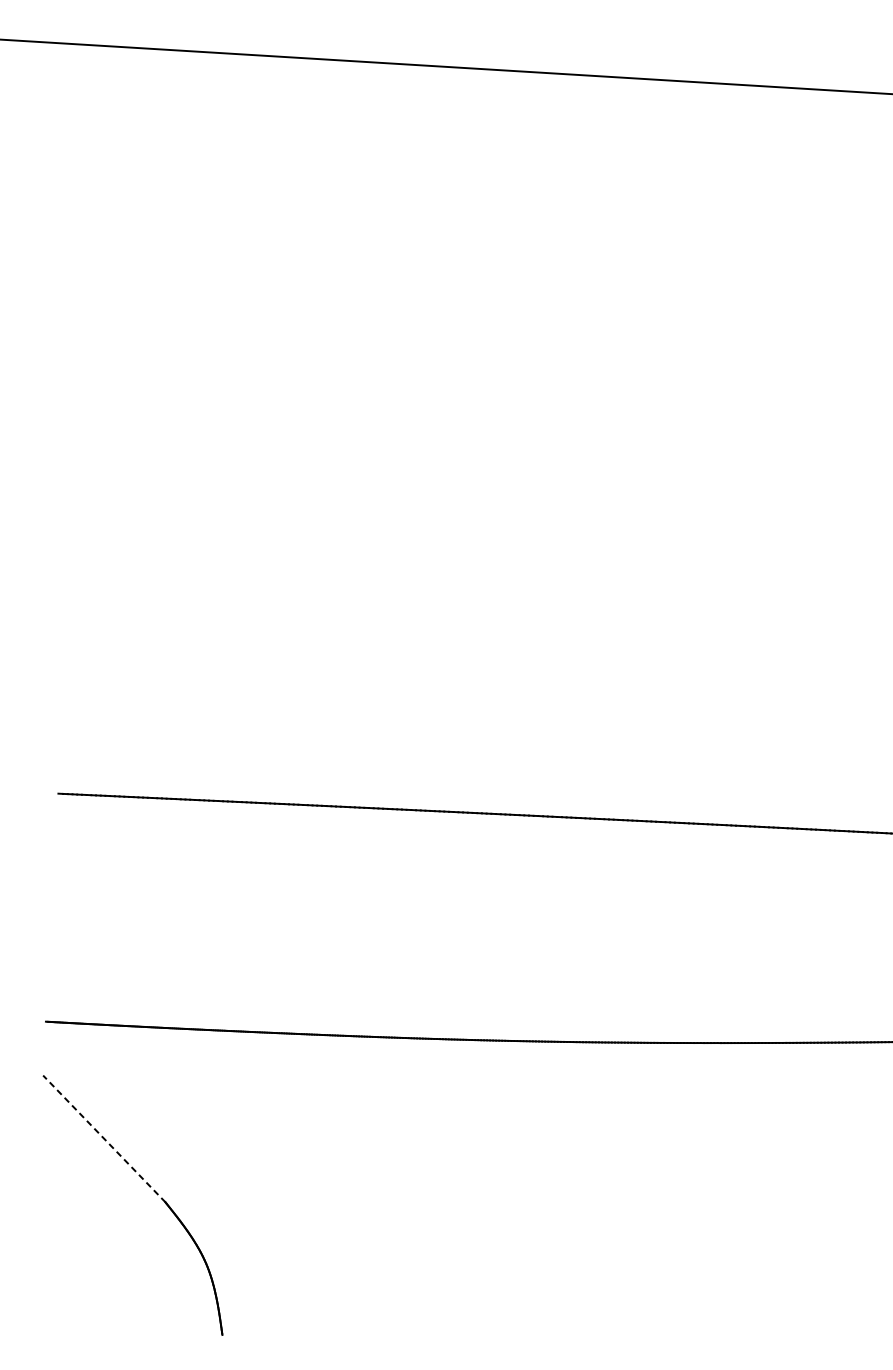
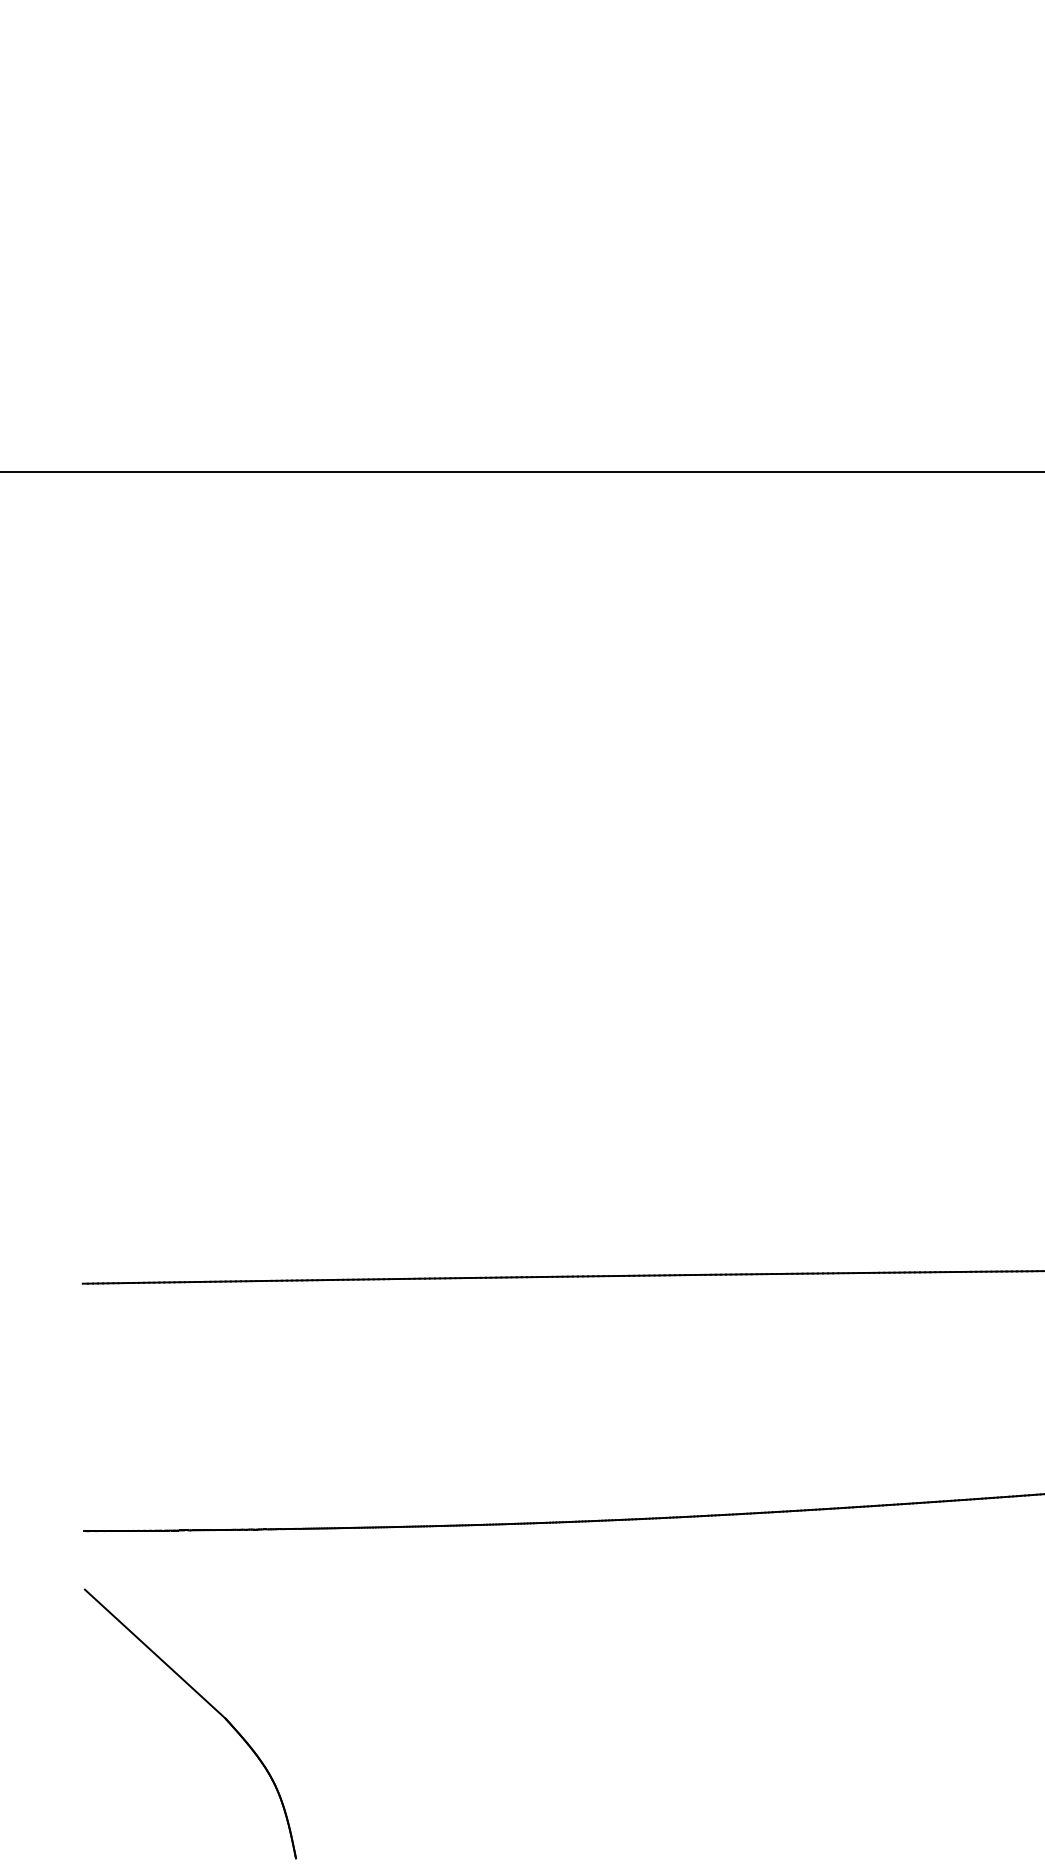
line: (104, 1139) -> (155, 1654), dashed -> solid

